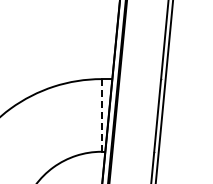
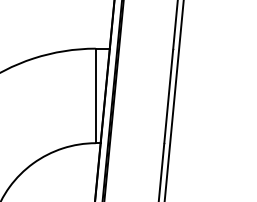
line: (101, 114) -> (95, 94), dashed -> solid

